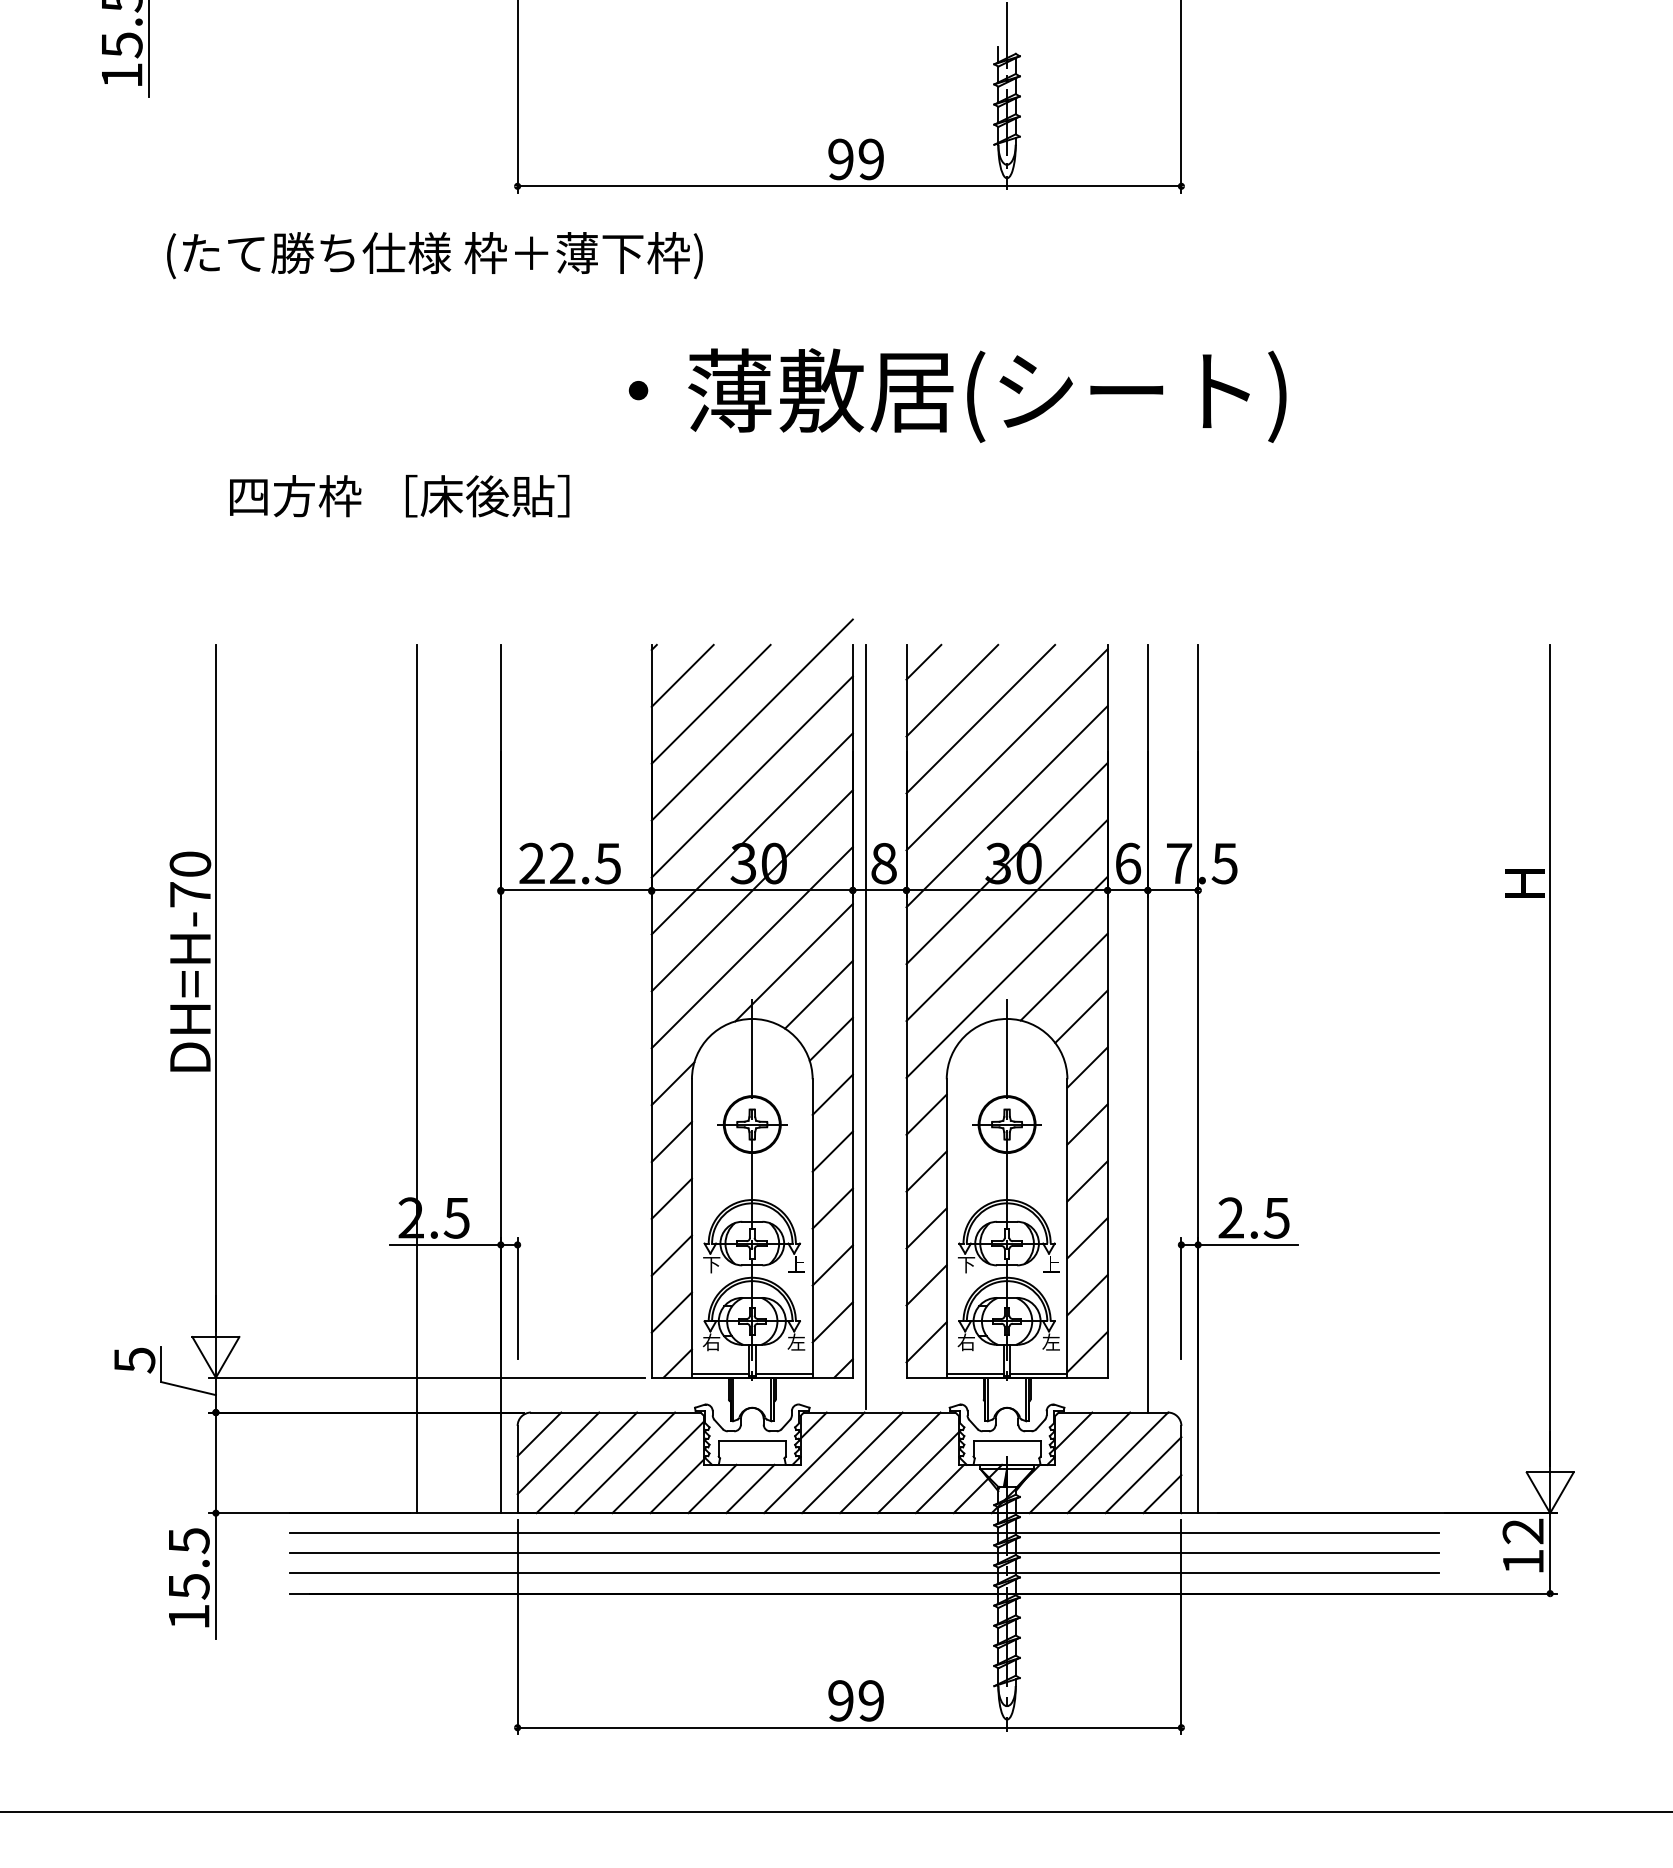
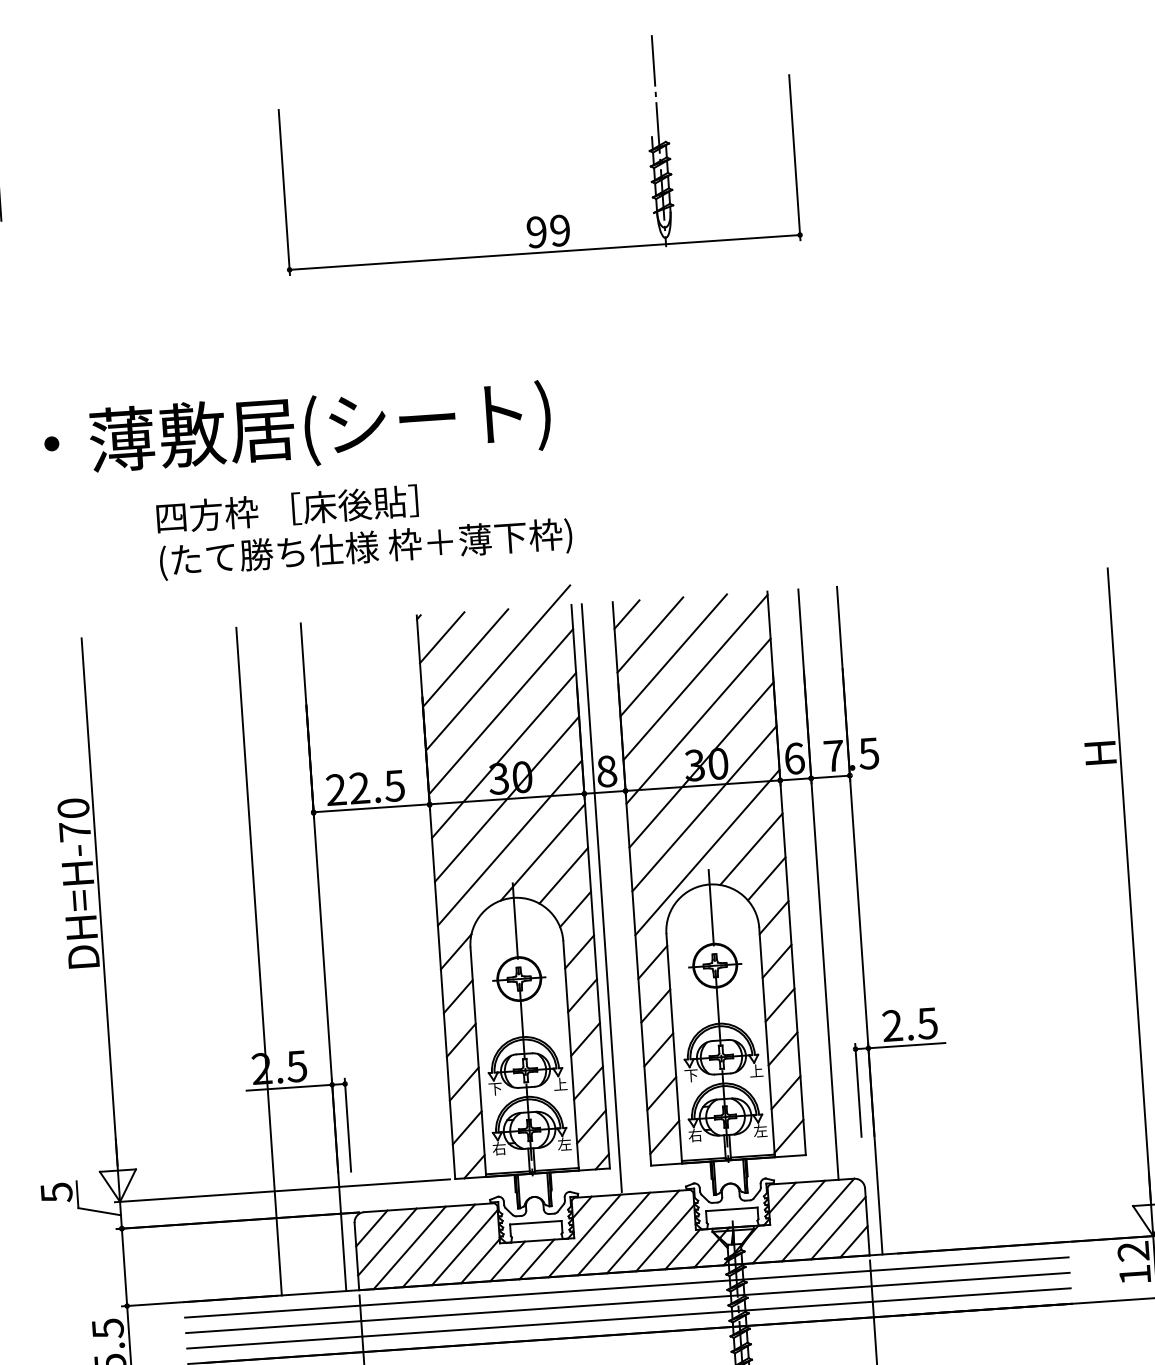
text: (434, 255) -> (365, 549), moved
text: (957, 395) -> (297, 430), moved
text: (399, 496) -> (287, 509), moved

